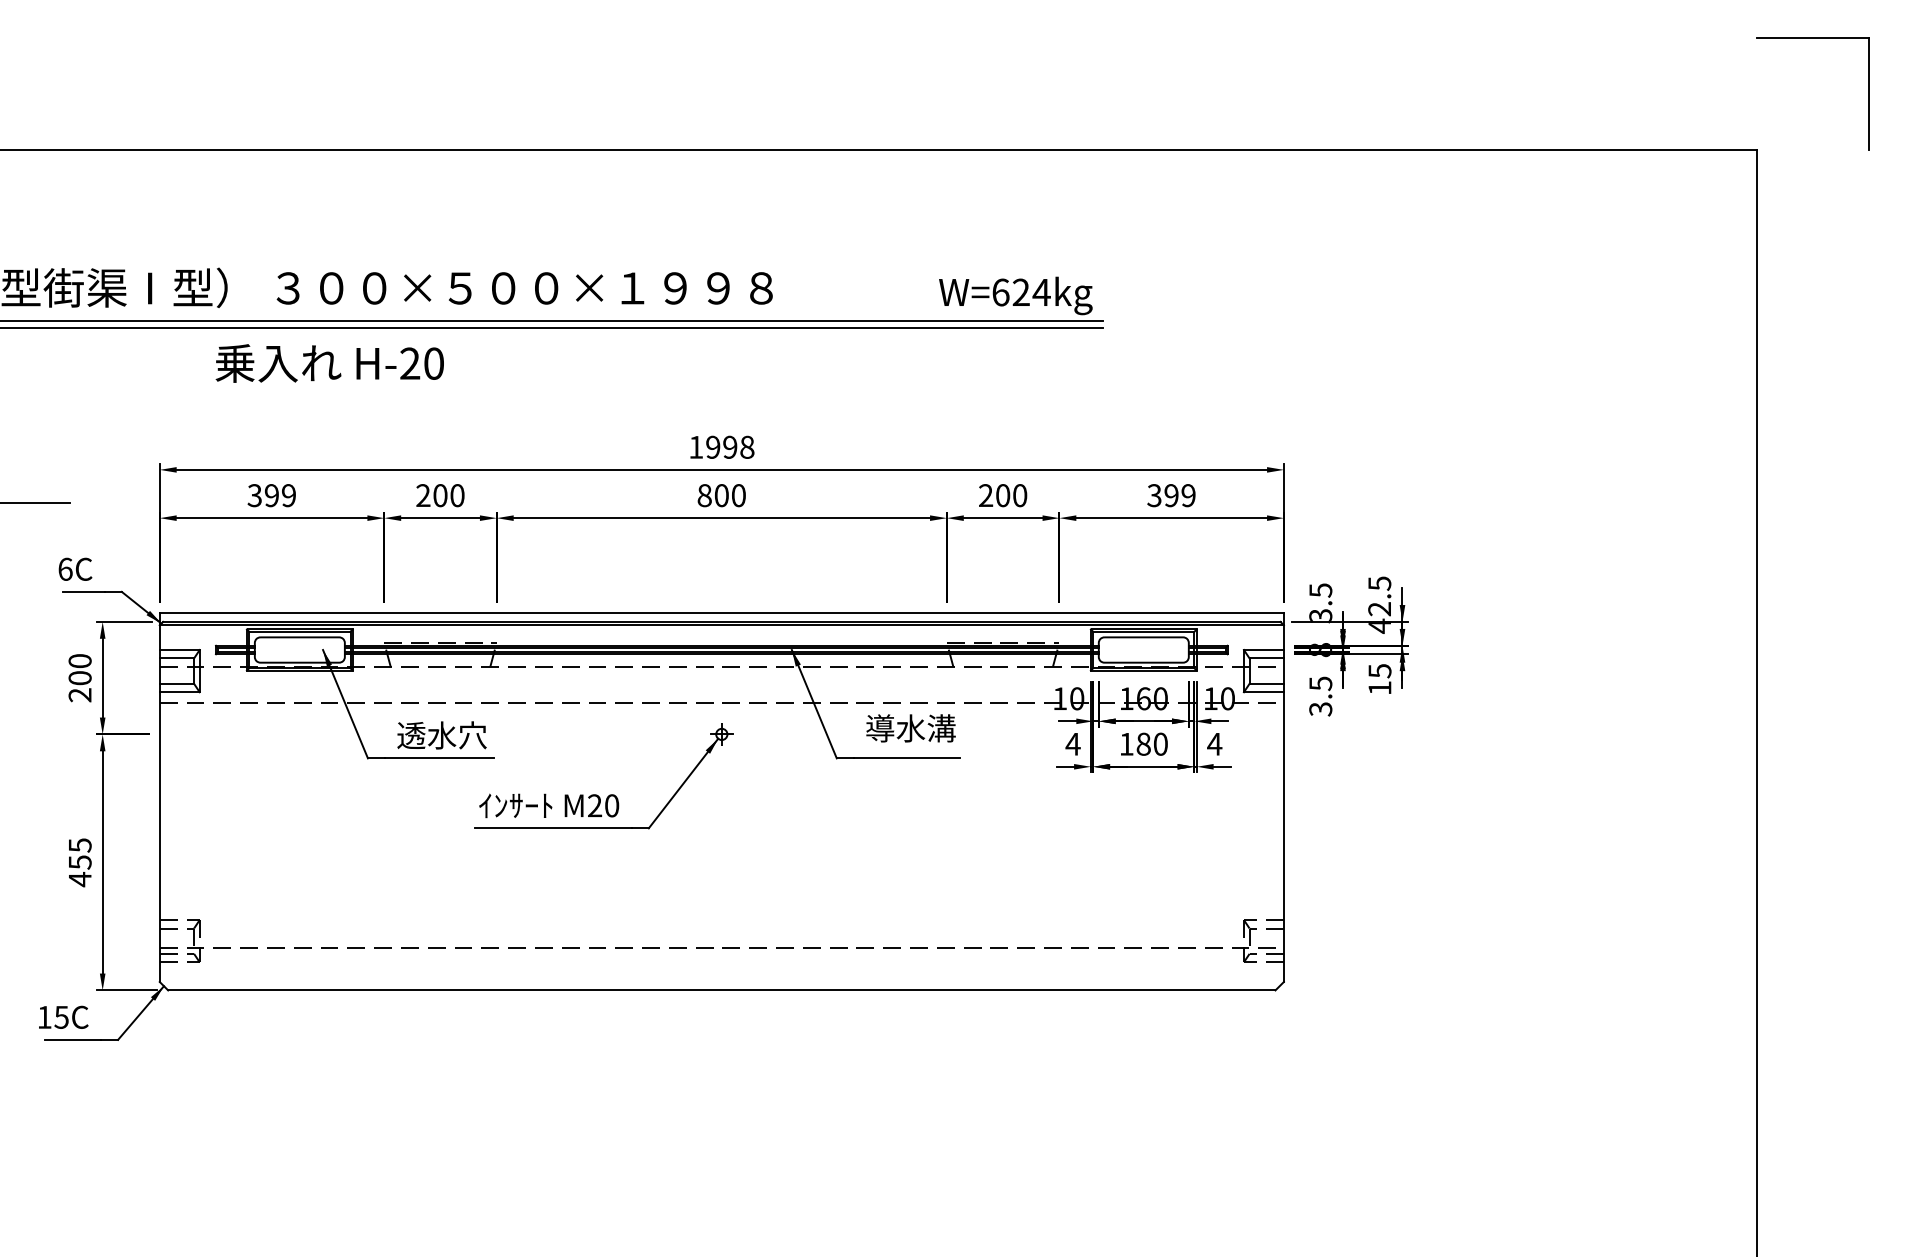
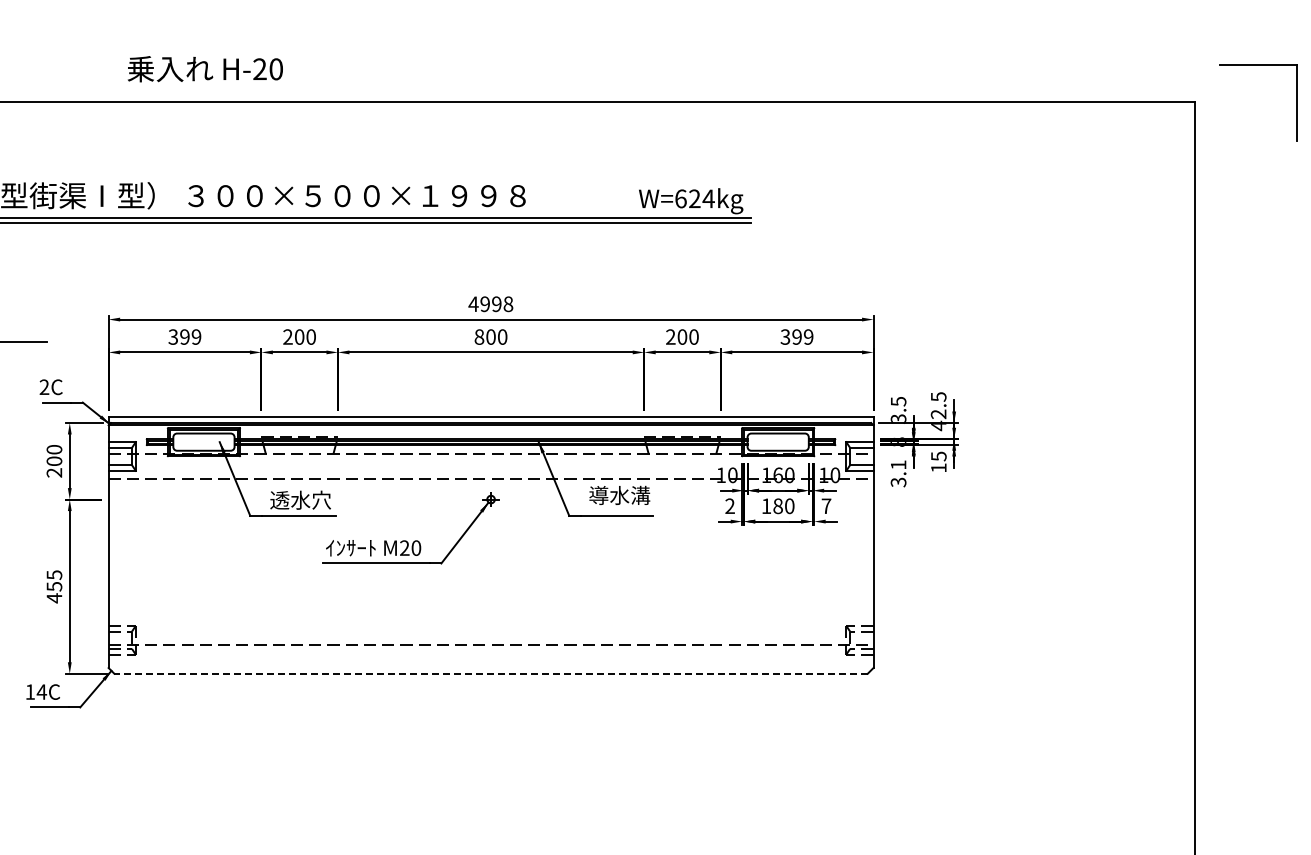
part: (1812, 39) -> (1258, 65), moved
text: (330, 363) -> (205, 69), moved
text: (696, 446) -> (473, 303), 1998 -> 4998
text: (65, 569) -> (44, 387), 6C -> 2C
text: (1320, 682) -> (898, 464), 3.5 -> 3.1
text: (1072, 743) -> (729, 505), 4 -> 2
text: (1214, 743) -> (826, 505), 4 -> 7
line: (722, 990) -> (491, 673), solid -> dashed
text: (61, 1016) -> (41, 691), 15C -> 14C

